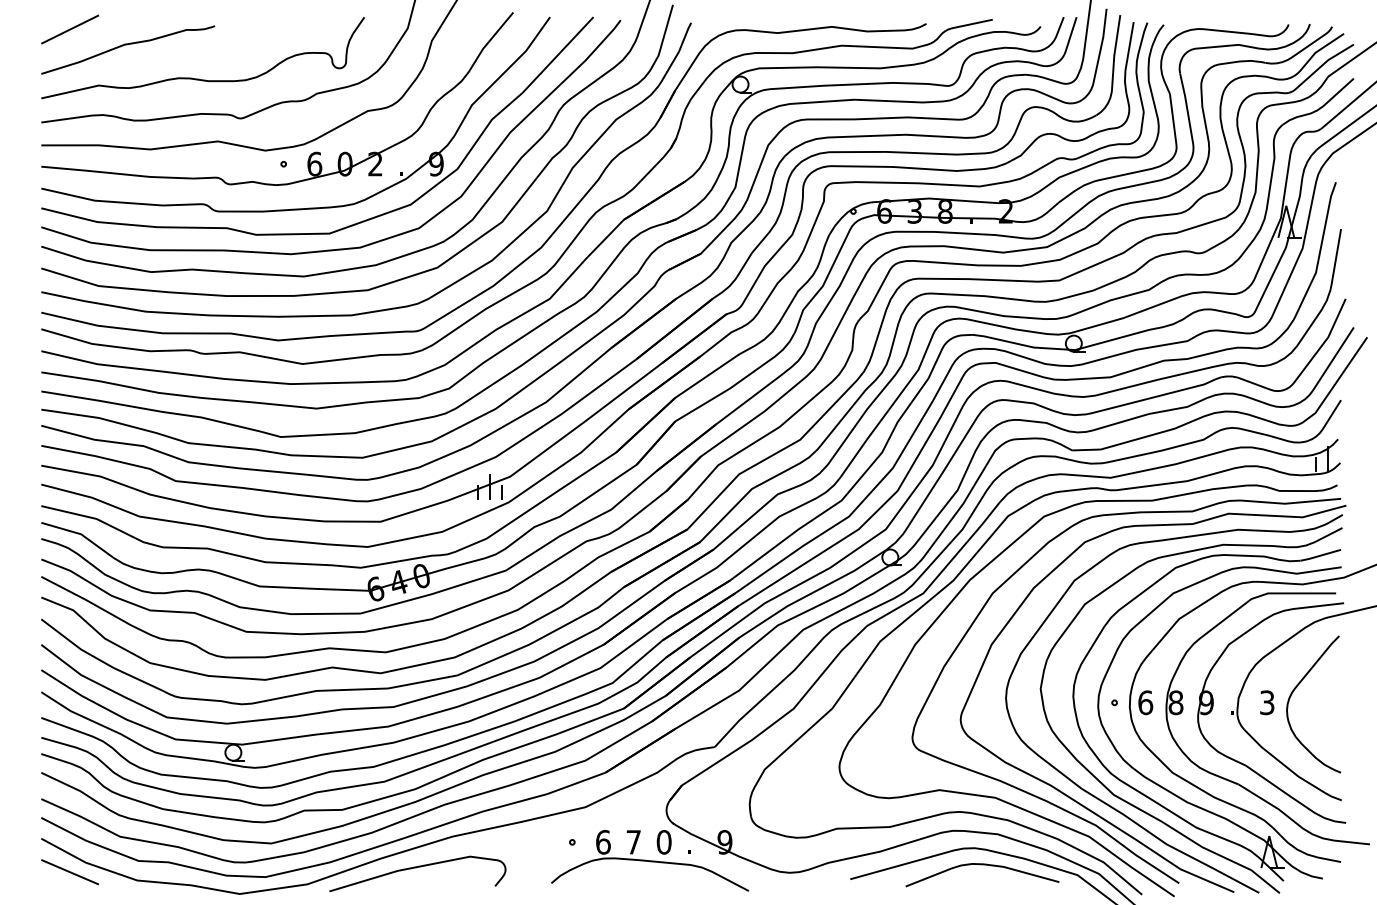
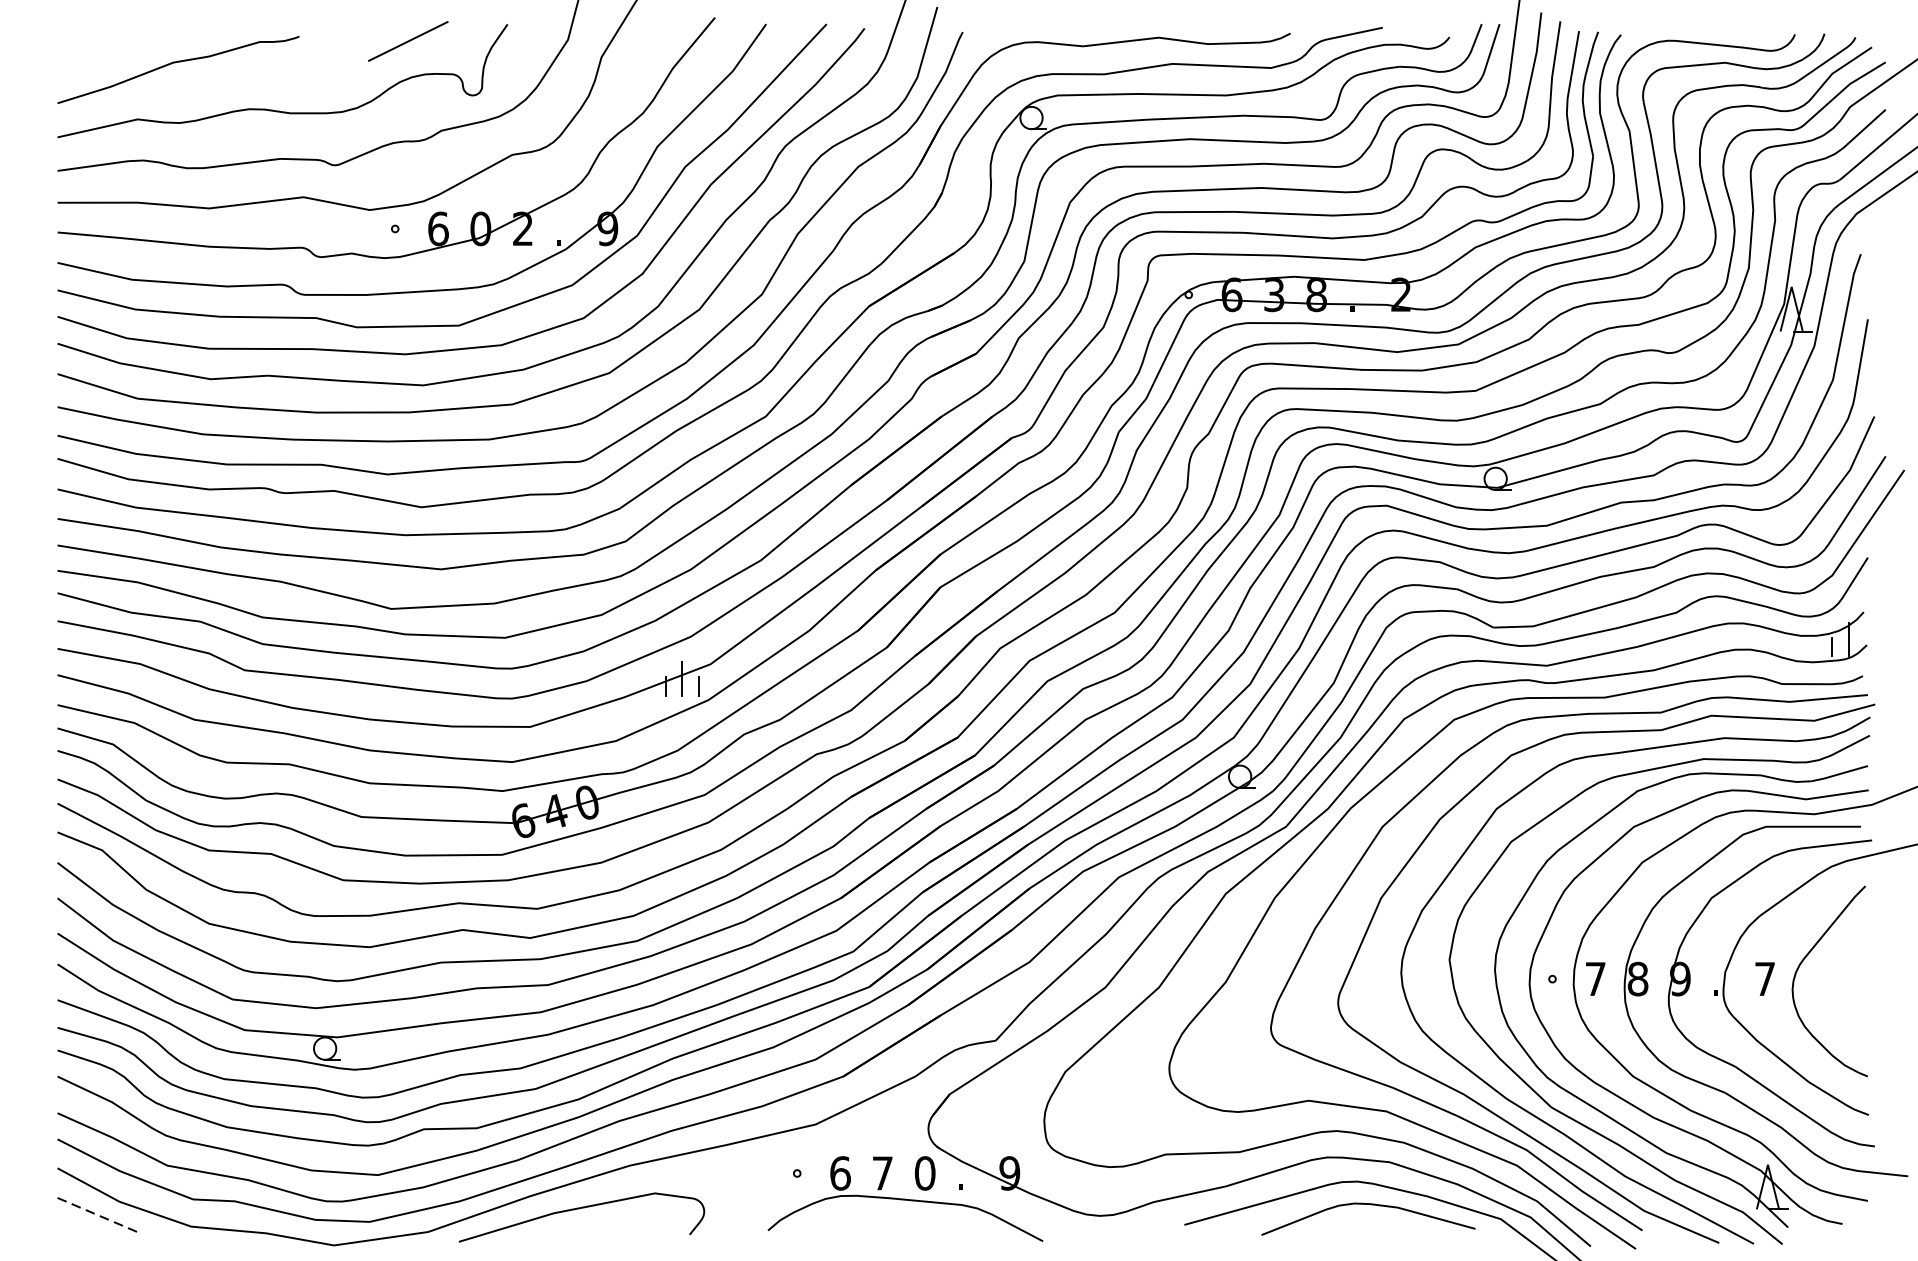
line: (69, 29) -> (407, 41), moved
text: (1145, 702) -> (1595, 978), 6 -> 7
text: (1267, 702) -> (1765, 978), 3 -> 7
line: (70, 872) -> (98, 1215), solid -> dashed

